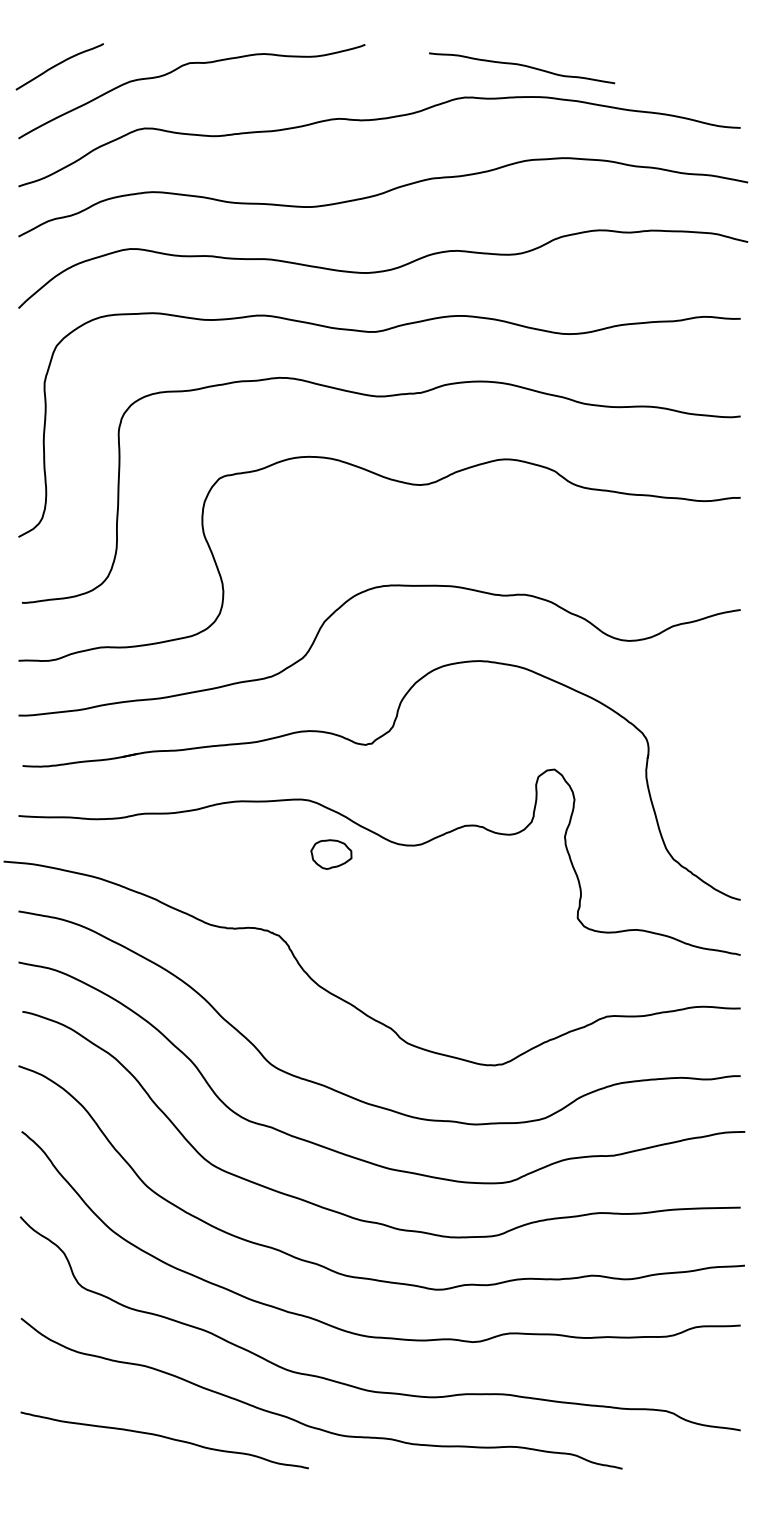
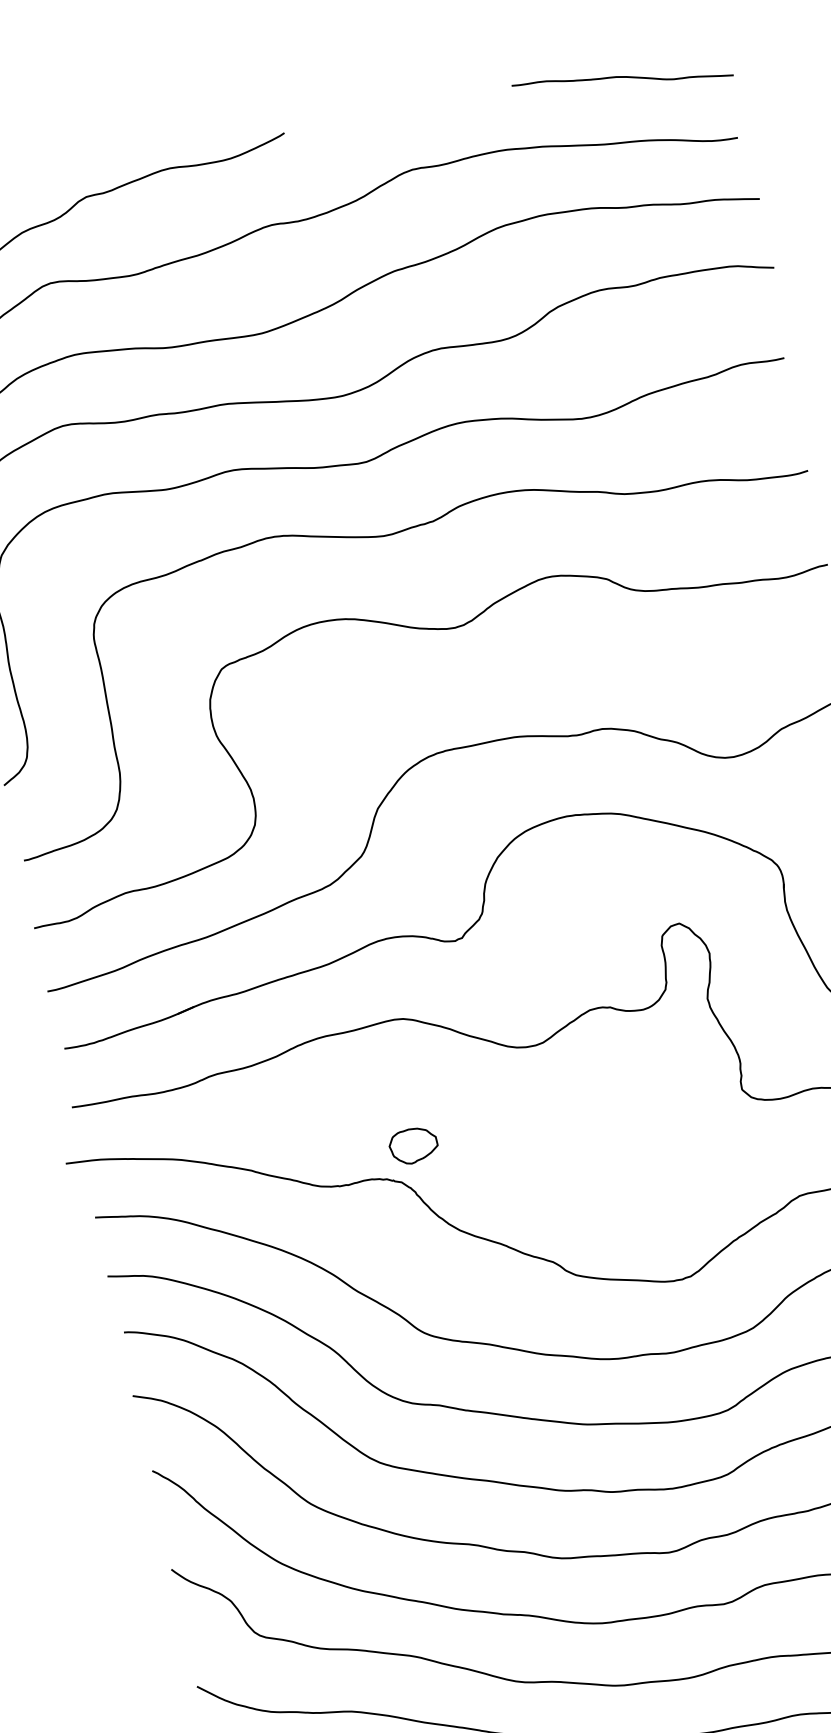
curve: (522, 66) -> (622, 78), moved
part: (331, 854) -> (413, 1145), moved

